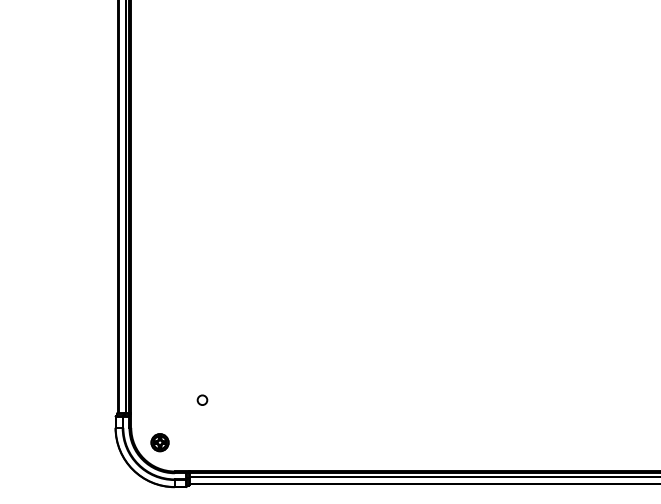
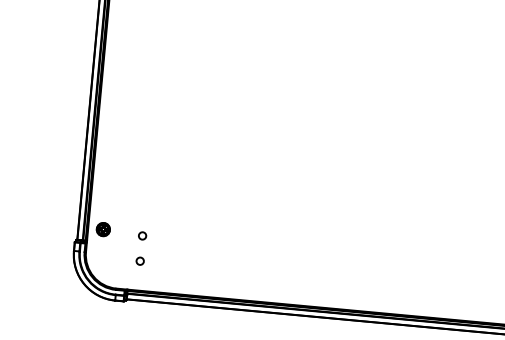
circle: (202, 432) -> (140, 260), added
part: (159, 442) -> (102, 229), moved

